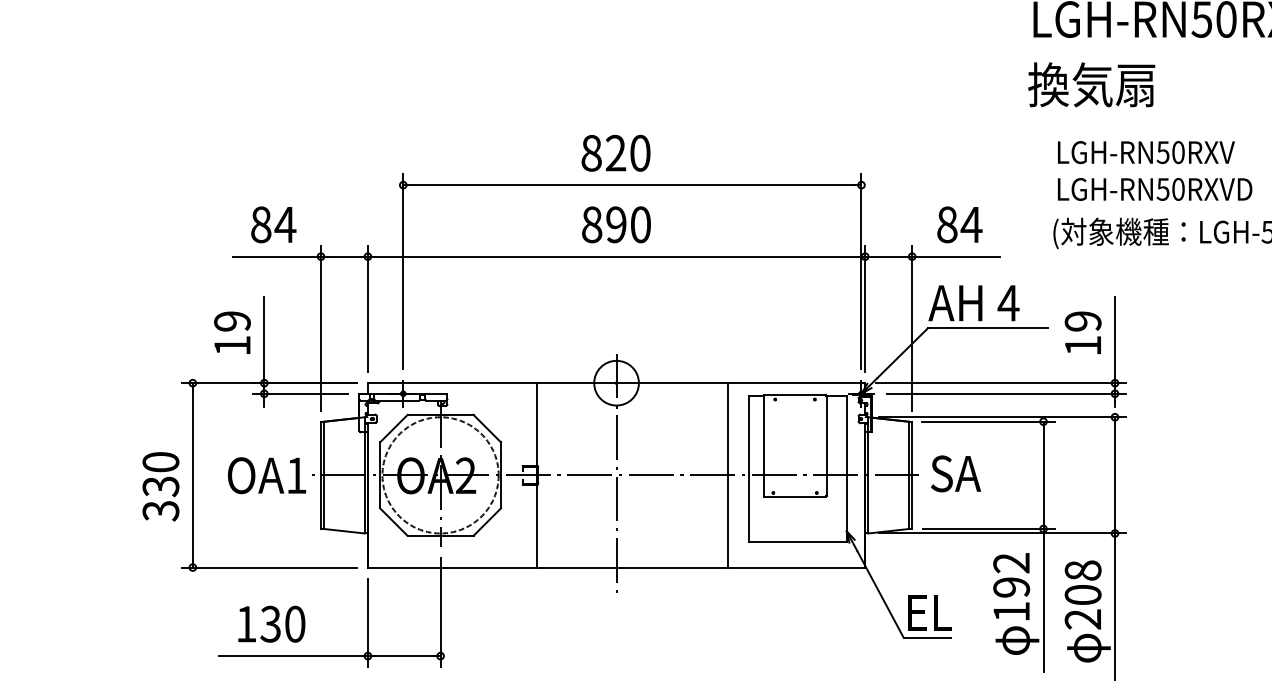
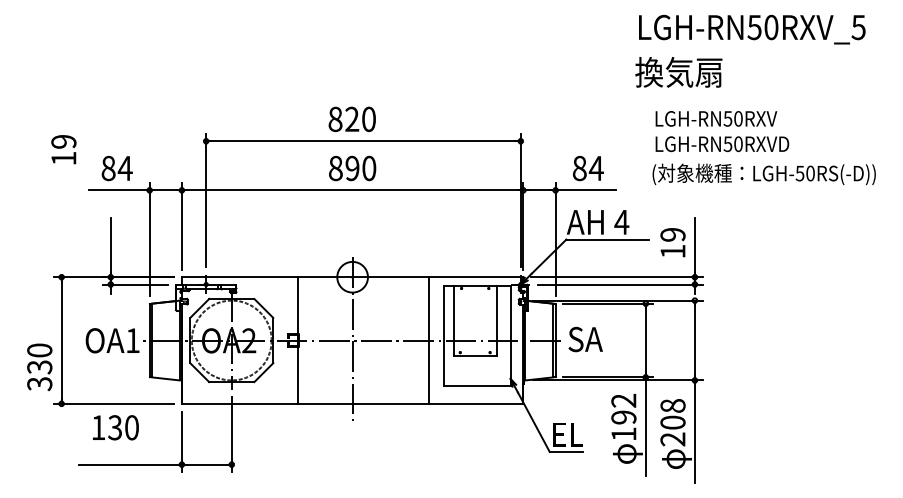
text: (231, 332) -> (63, 149), moved
text: (160, 486) -> (39, 367), moved
text: (271, 623) -> (115, 427), moved

